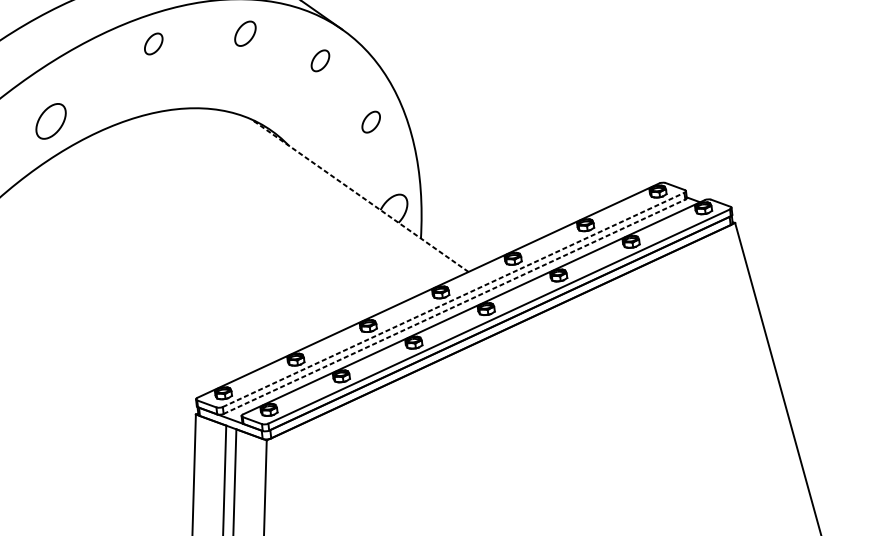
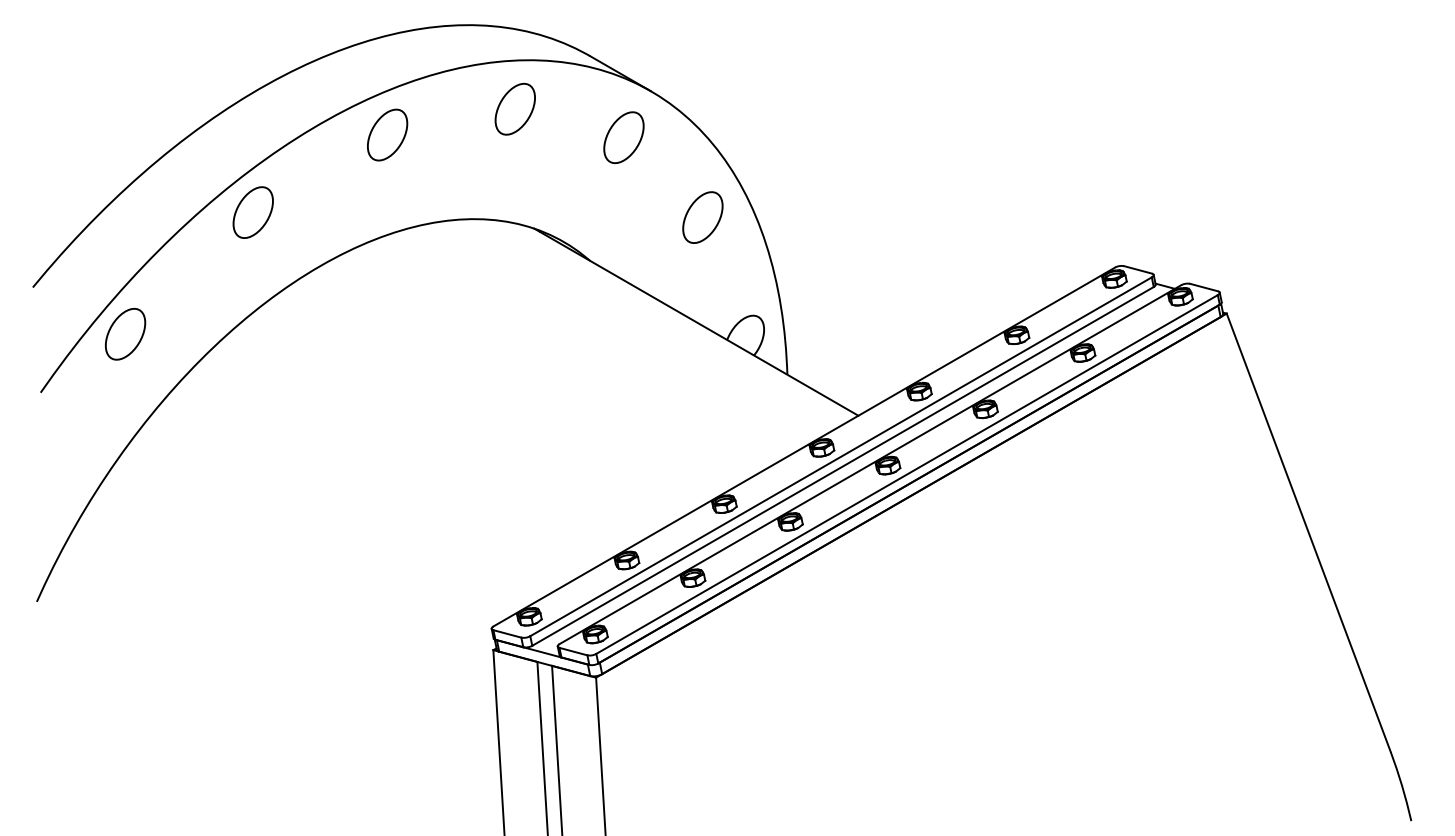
part: (244, 33) -> (514, 108), size x1.43
part: (153, 43) -> (387, 134), size x1.67
part: (320, 60) -> (623, 137), size x1.67
part: (50, 121) -> (252, 212), moved
part: (370, 122) -> (702, 217), size x1.67
line: (359, 195) -> (695, 321), dashed -> solid
line: (454, 299) -> (841, 456), dashed -> solid
line: (454, 306) -> (843, 466), dashed -> solid

